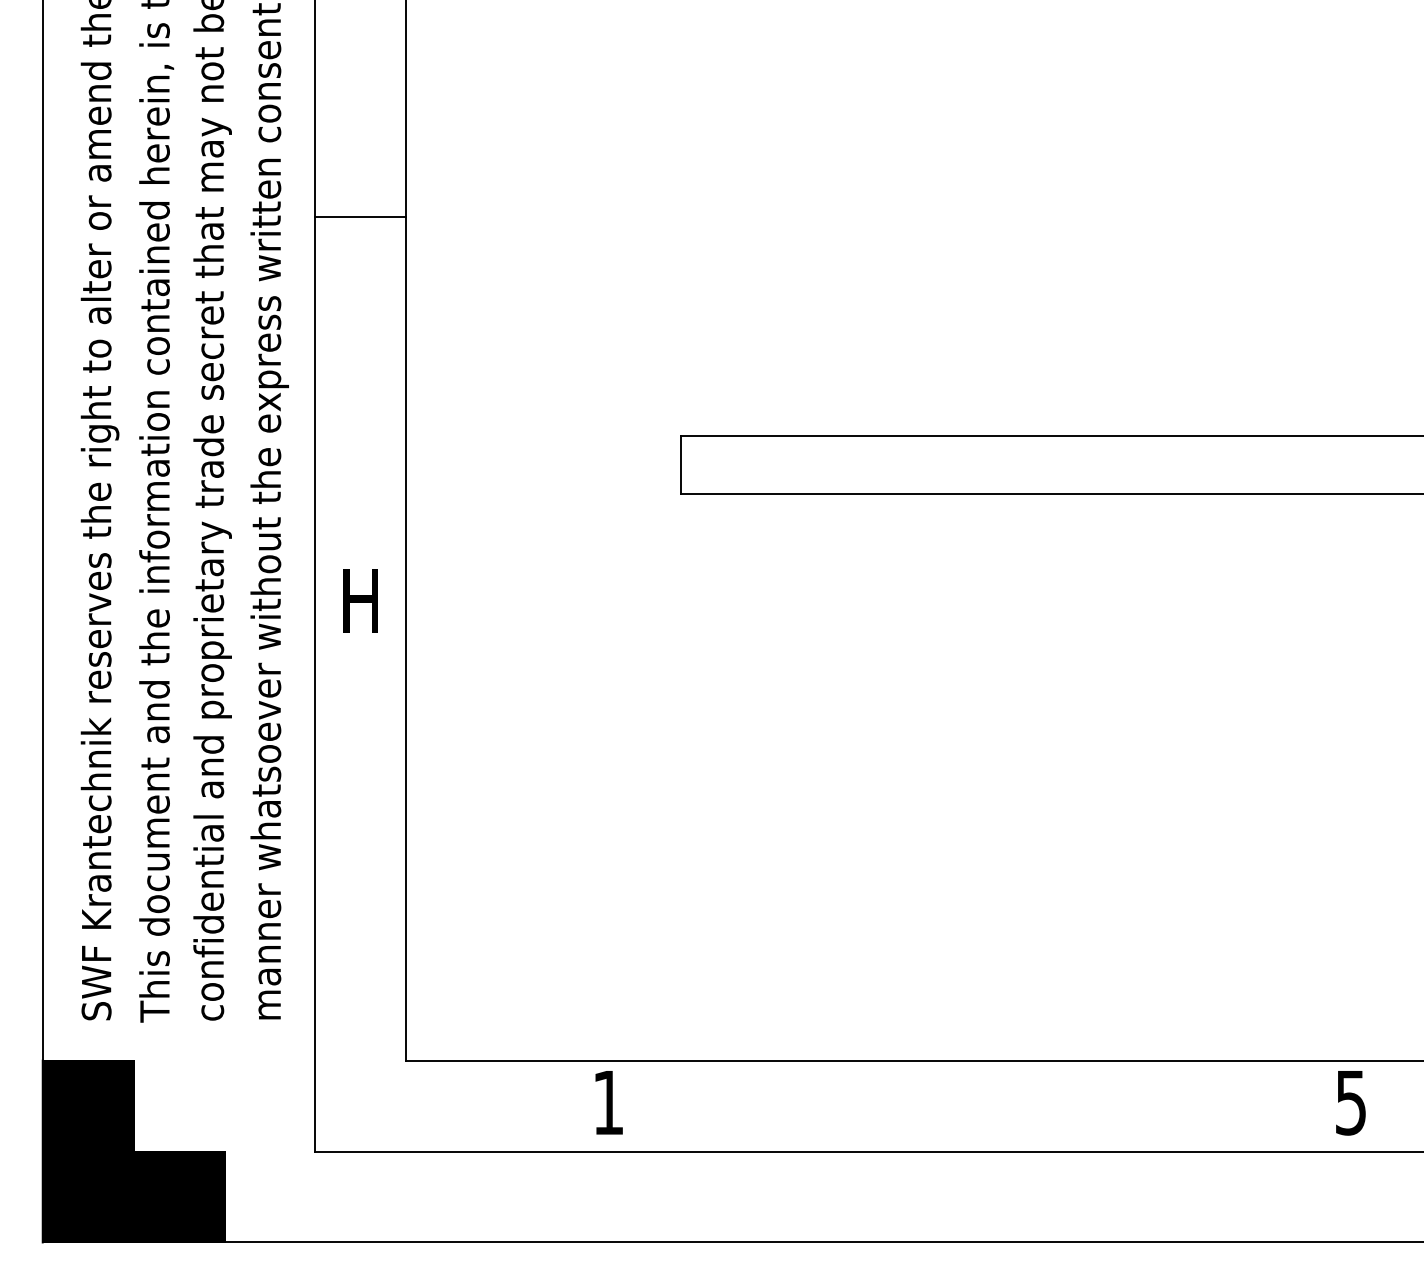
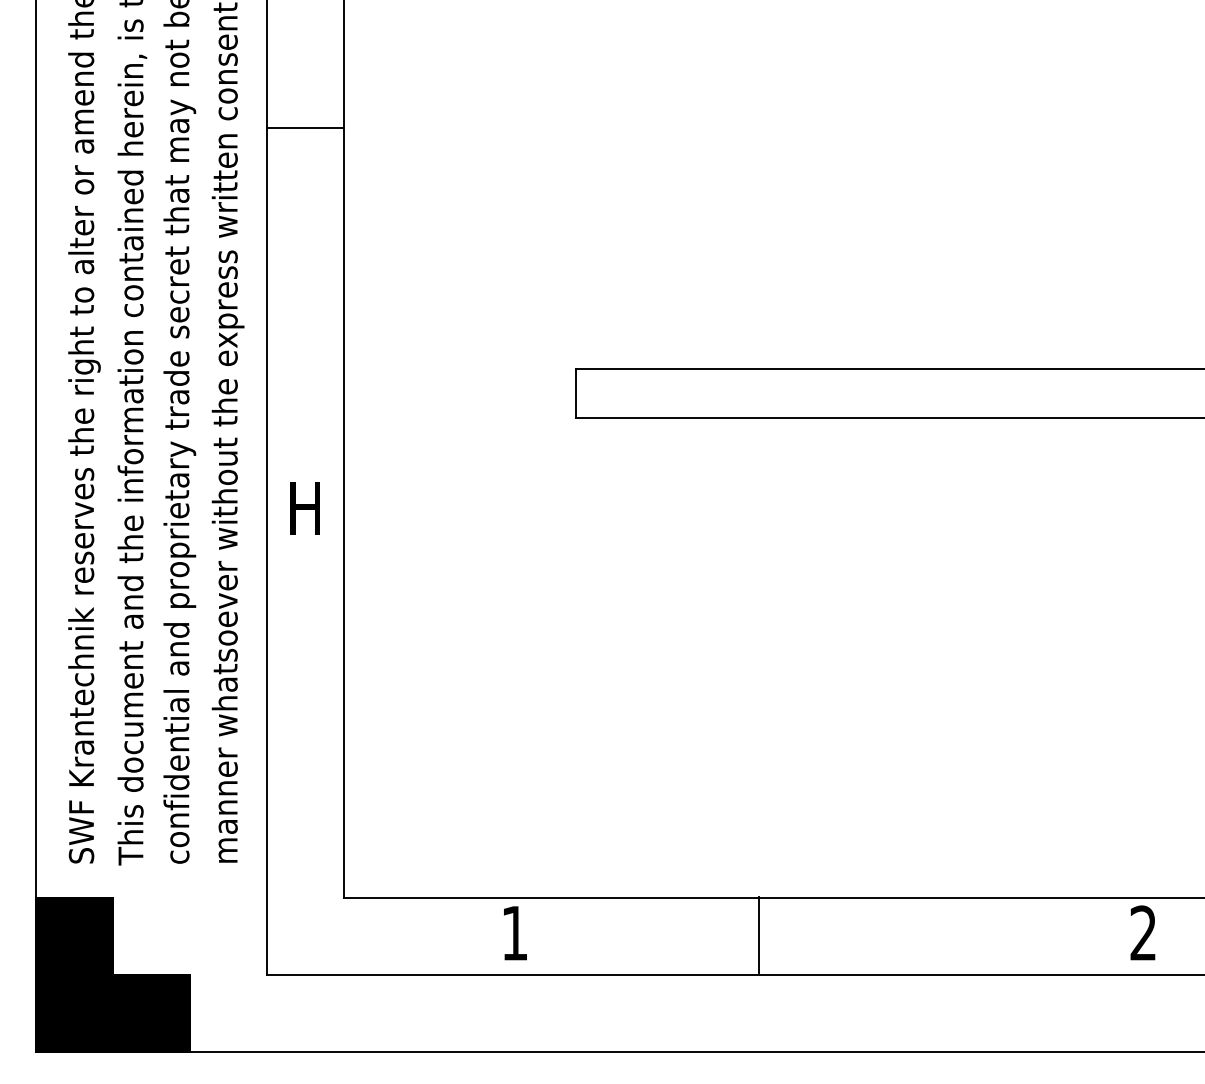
line: (360, 217) -> (304, 128), moved
text: (1350, 1102) -> (1142, 933), 5 -> 2
line: (897, 1104) -> (759, 934), added

